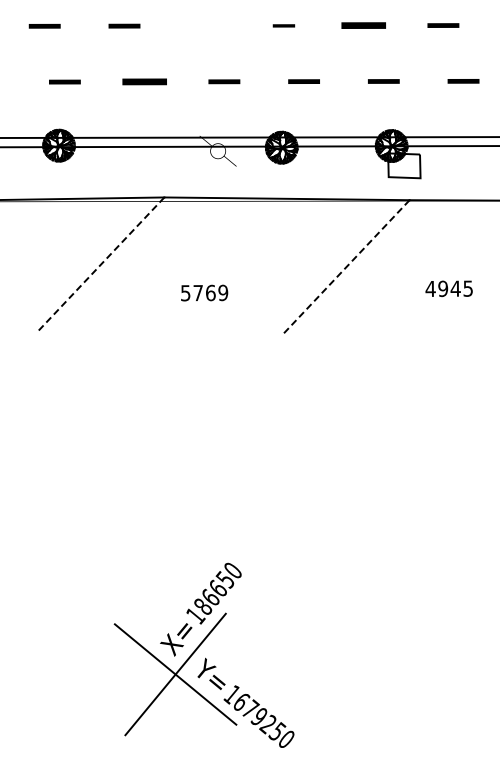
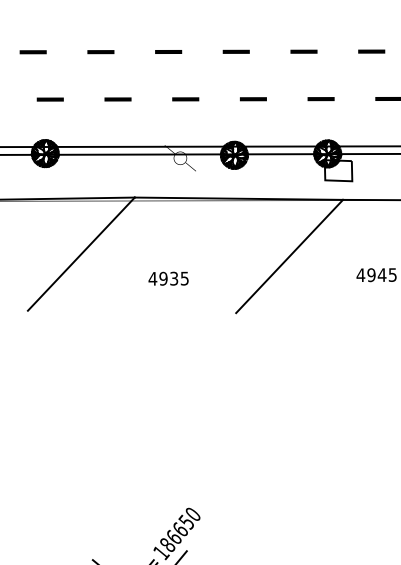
part: (204, 25) -> (168, 51), added
part: (283, 25) -> (235, 51), size x1.43
part: (363, 25) -> (303, 51), size x0.71
part: (144, 81) -> (117, 99), size x0.71
line: (101, 264) -> (81, 254), dashed -> solid
line: (346, 266) -> (289, 256), dashed -> solid
text: (204, 292) -> (168, 278), 5769 -> 4935

